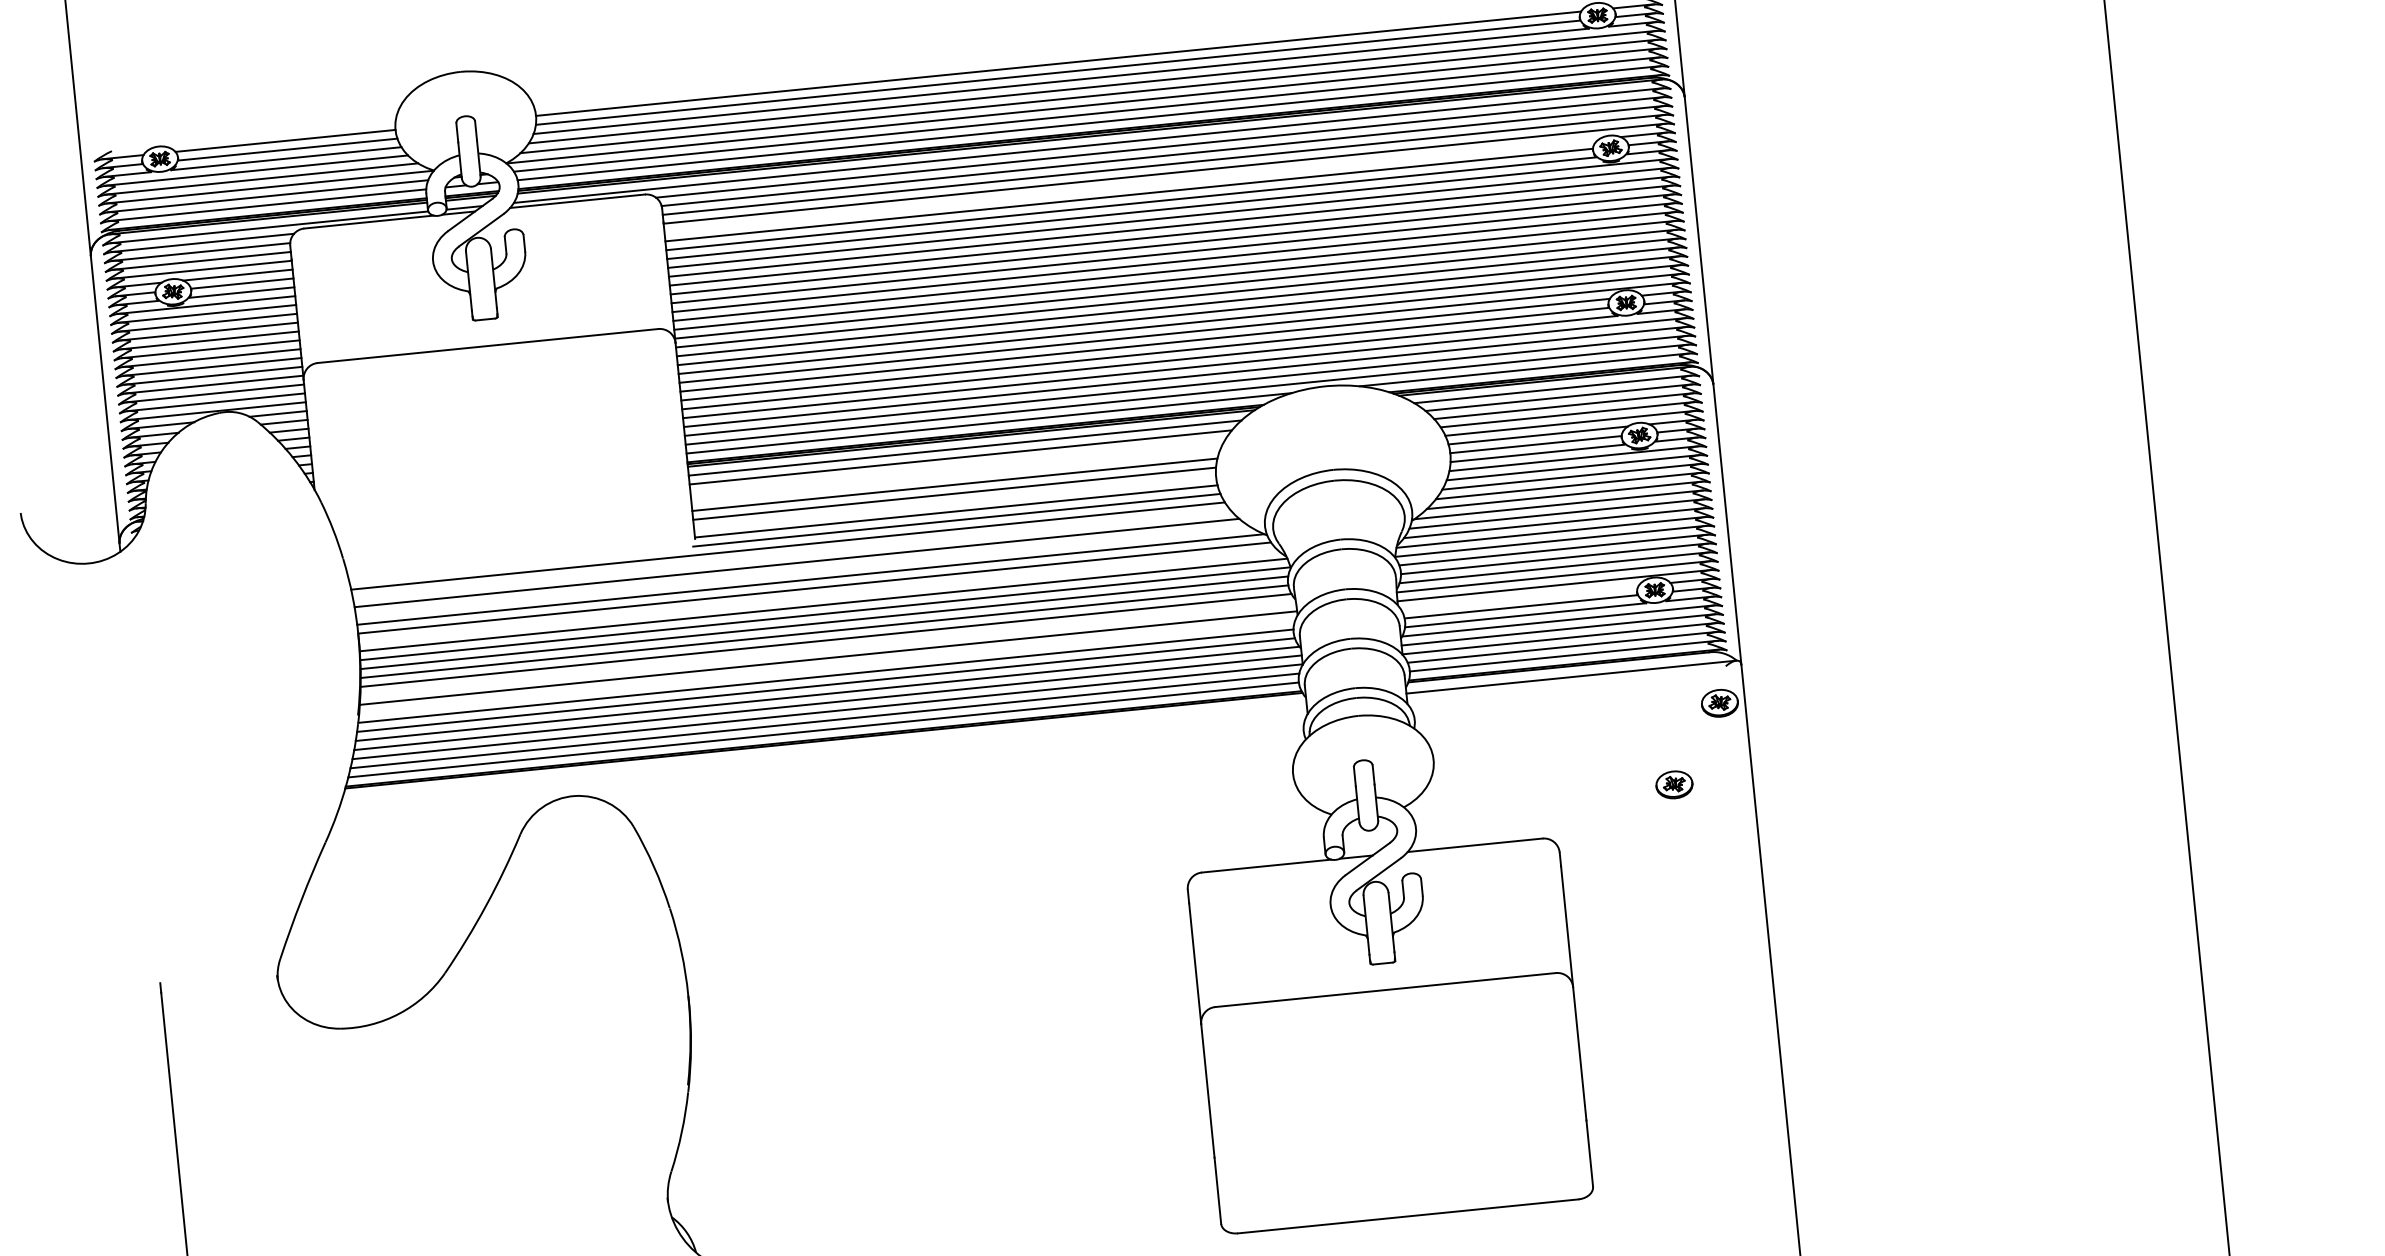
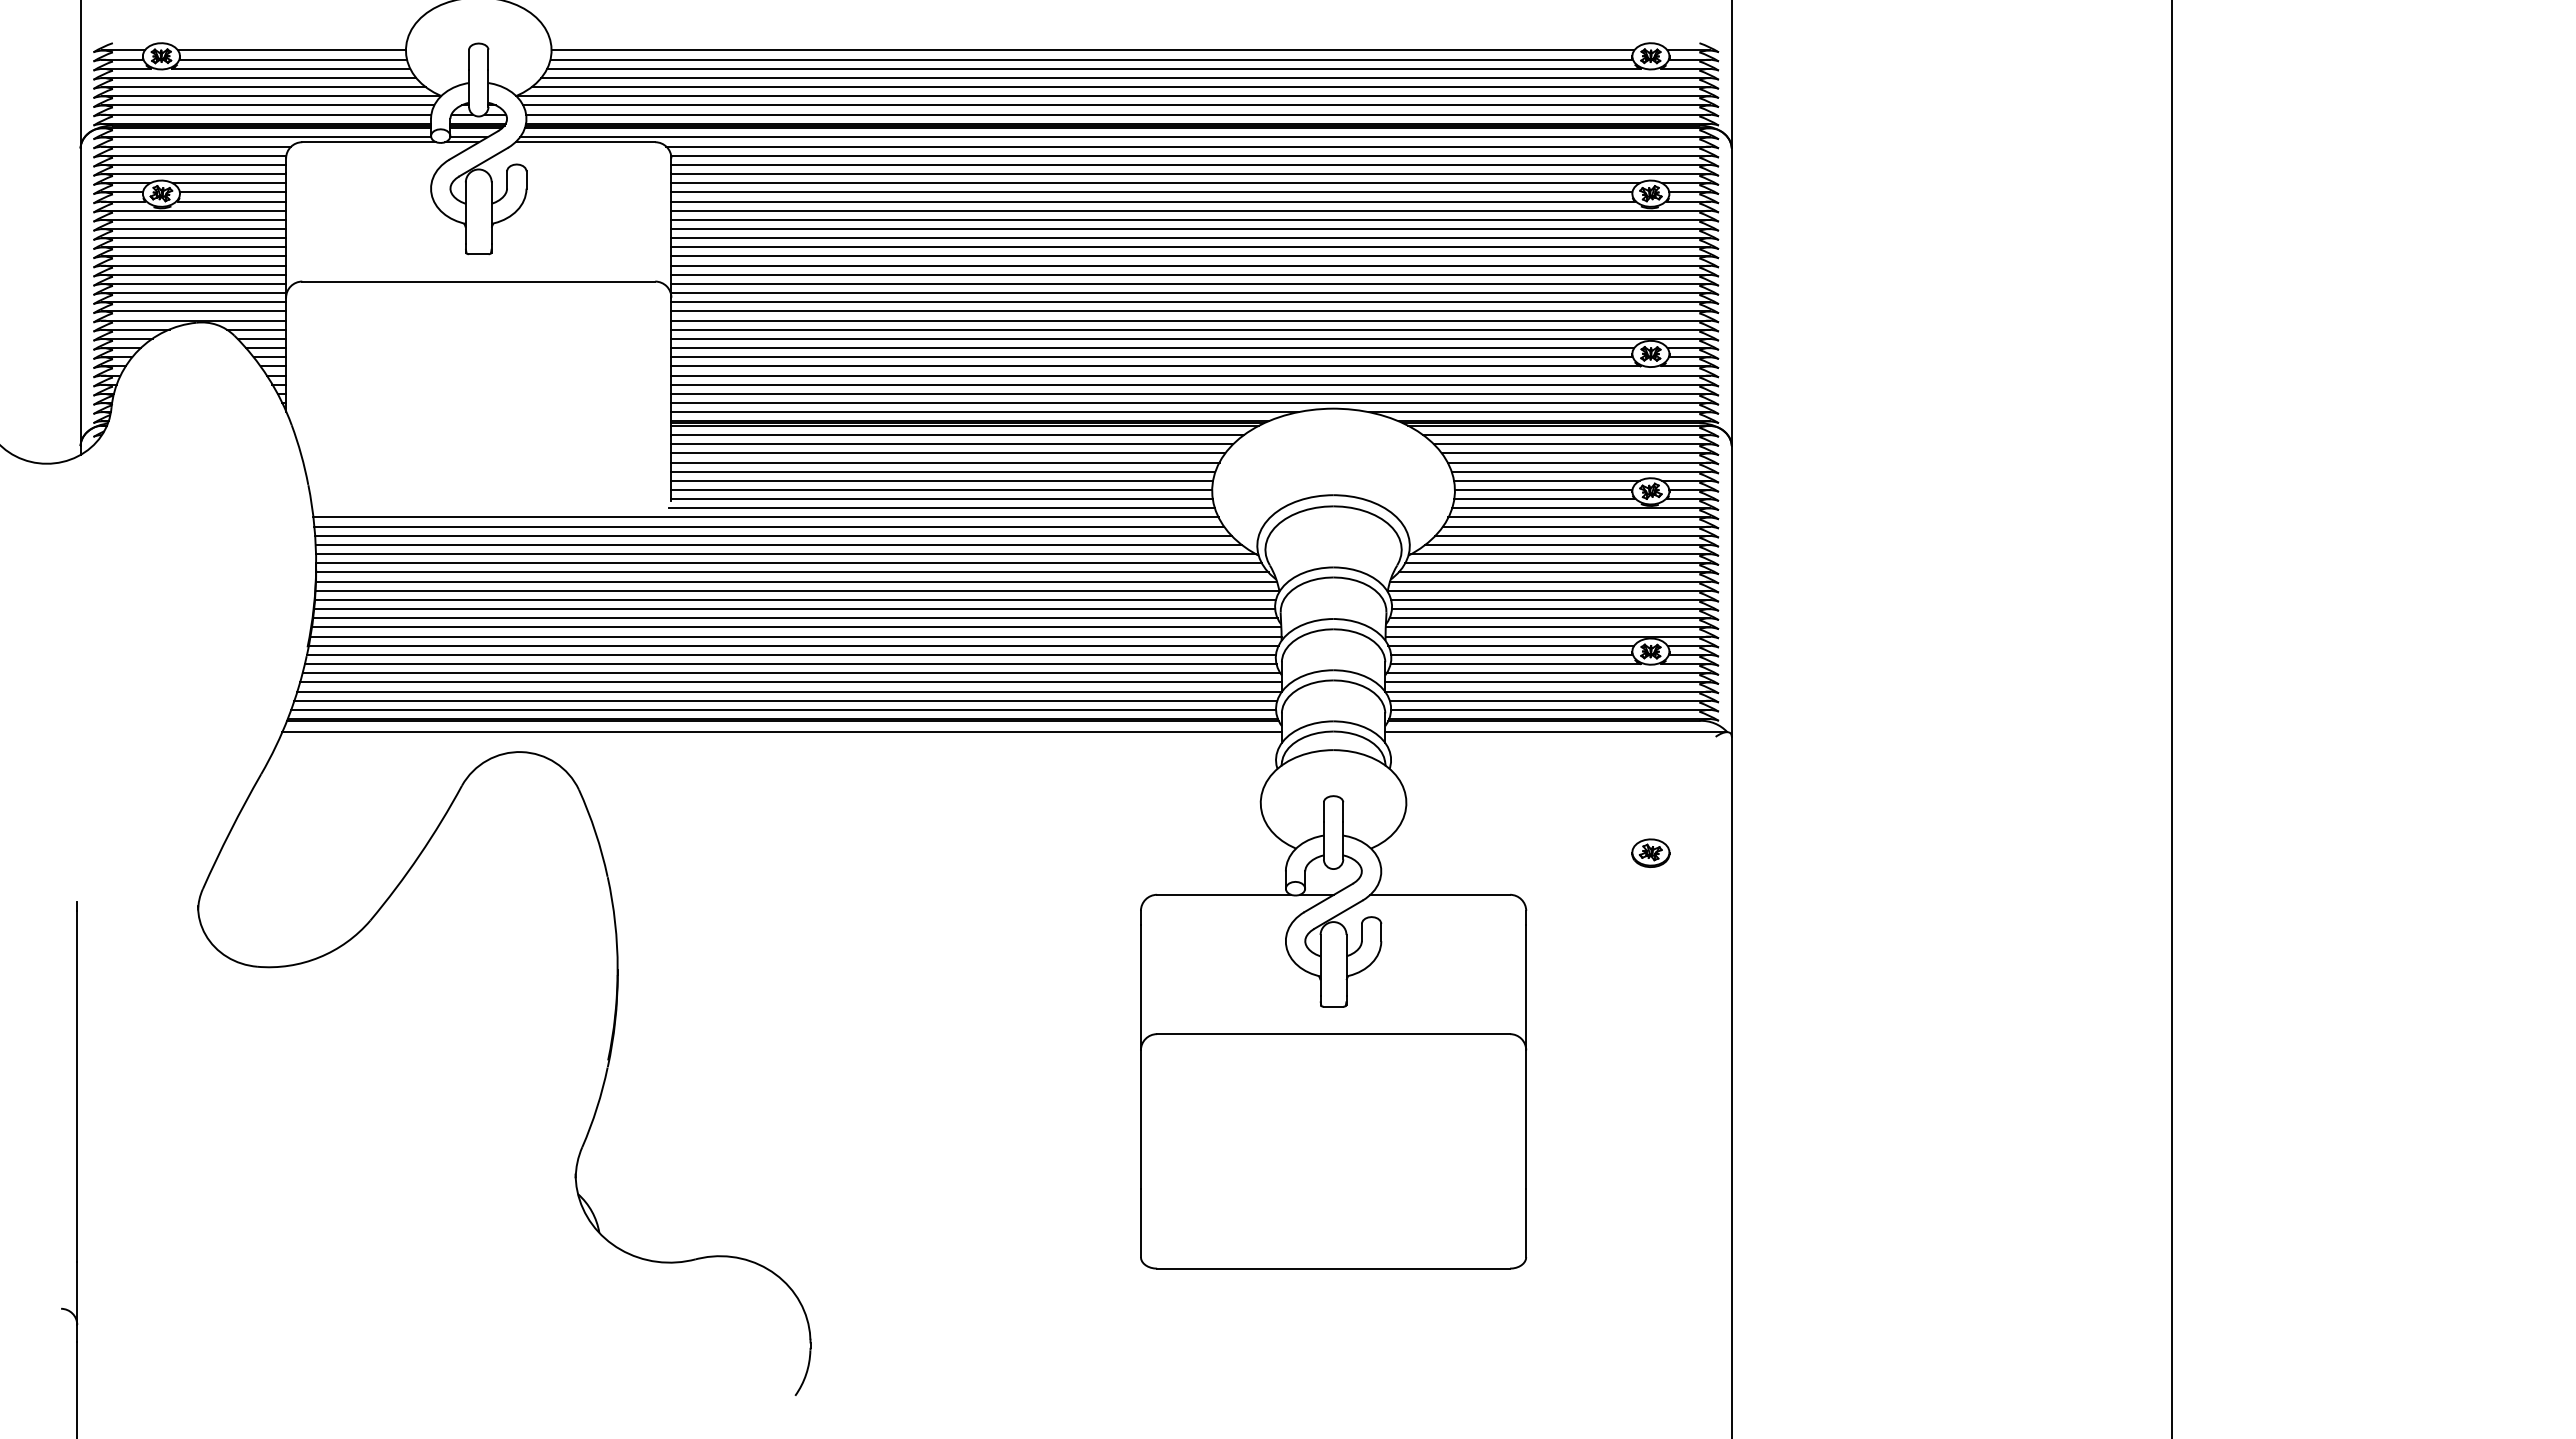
line: (1131, 186) -> (1155, 183), added
line: (958, 466) -> (948, 453), added
line: (955, 475) -> (945, 462), added
line: (954, 503) -> (941, 490), added
line: (792, 554) -> (769, 526), added
line: (802, 570) -> (778, 544), added
line: (818, 596) -> (792, 572), added
line: (1519, 597) -> (1511, 645), added
line: (828, 649) -> (796, 627), added
line: (826, 666) -> (793, 645), added
part: (1719, 702) -> (1705, 773), removed
line: (823, 752) -> (781, 732), added

